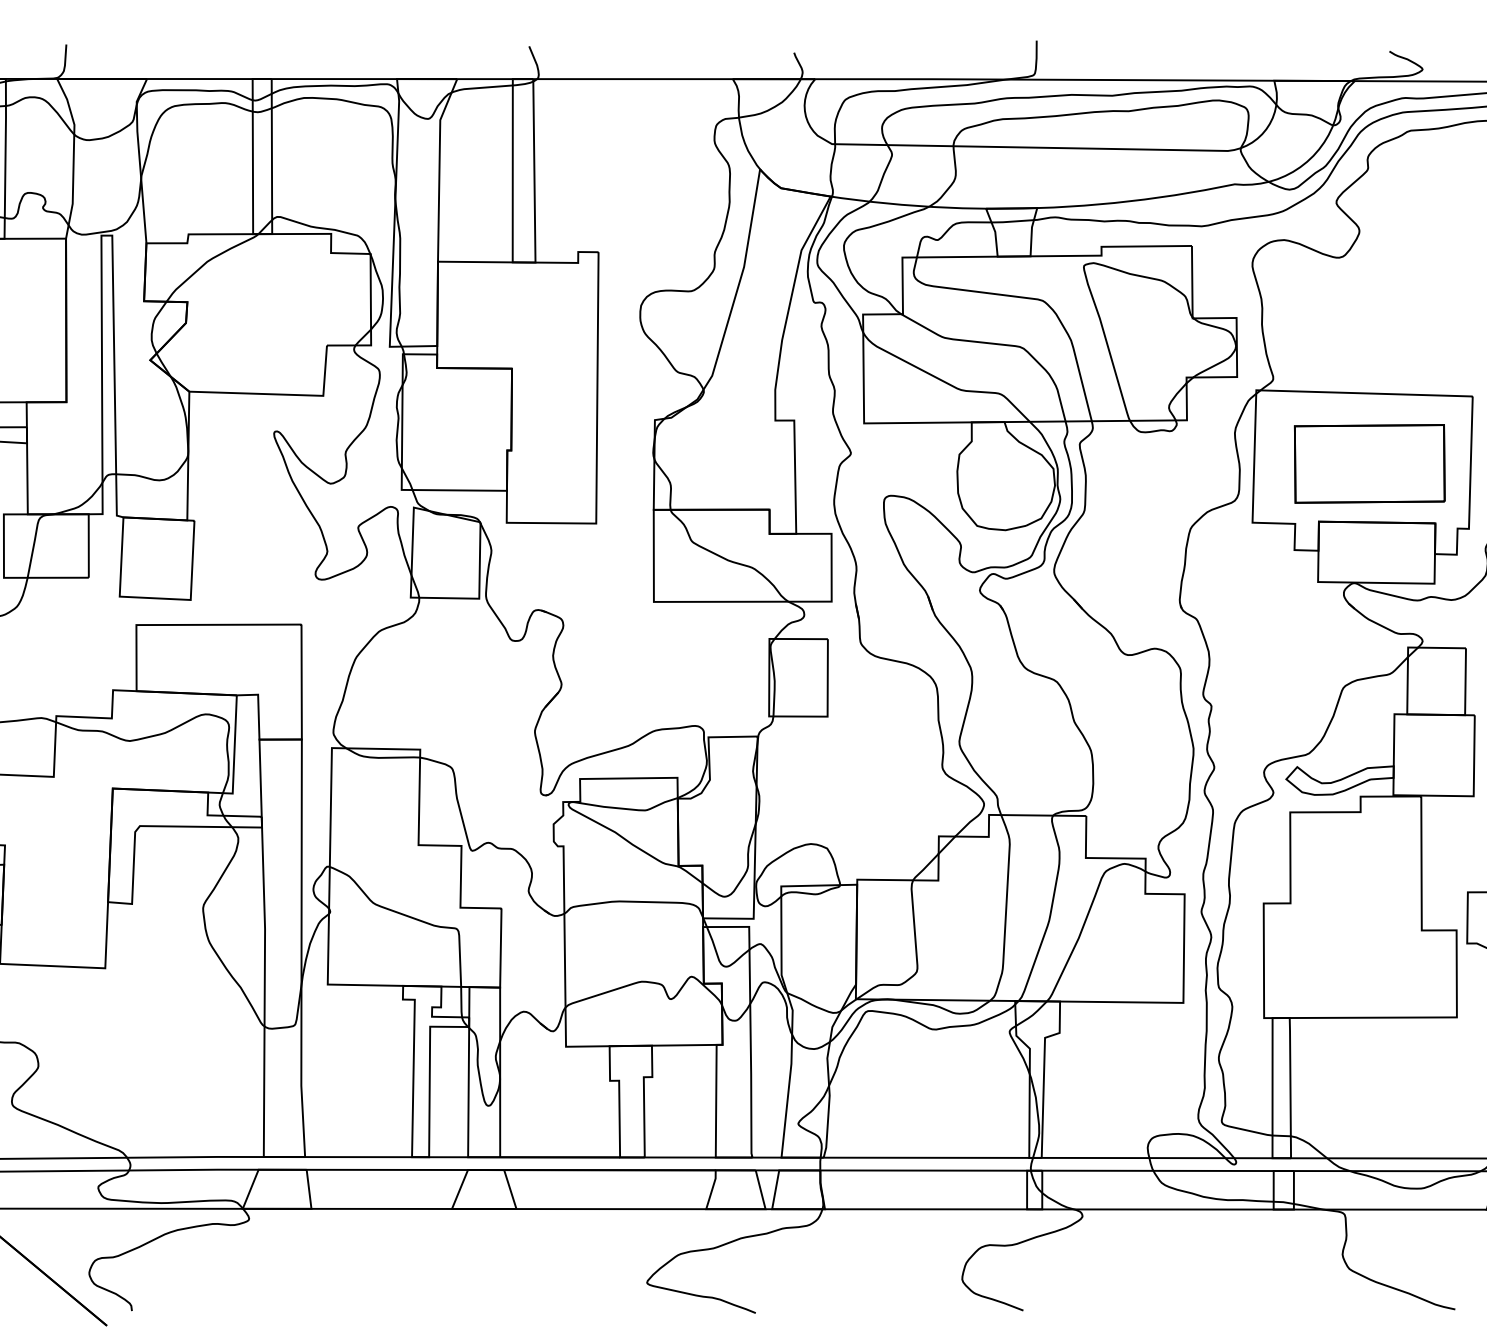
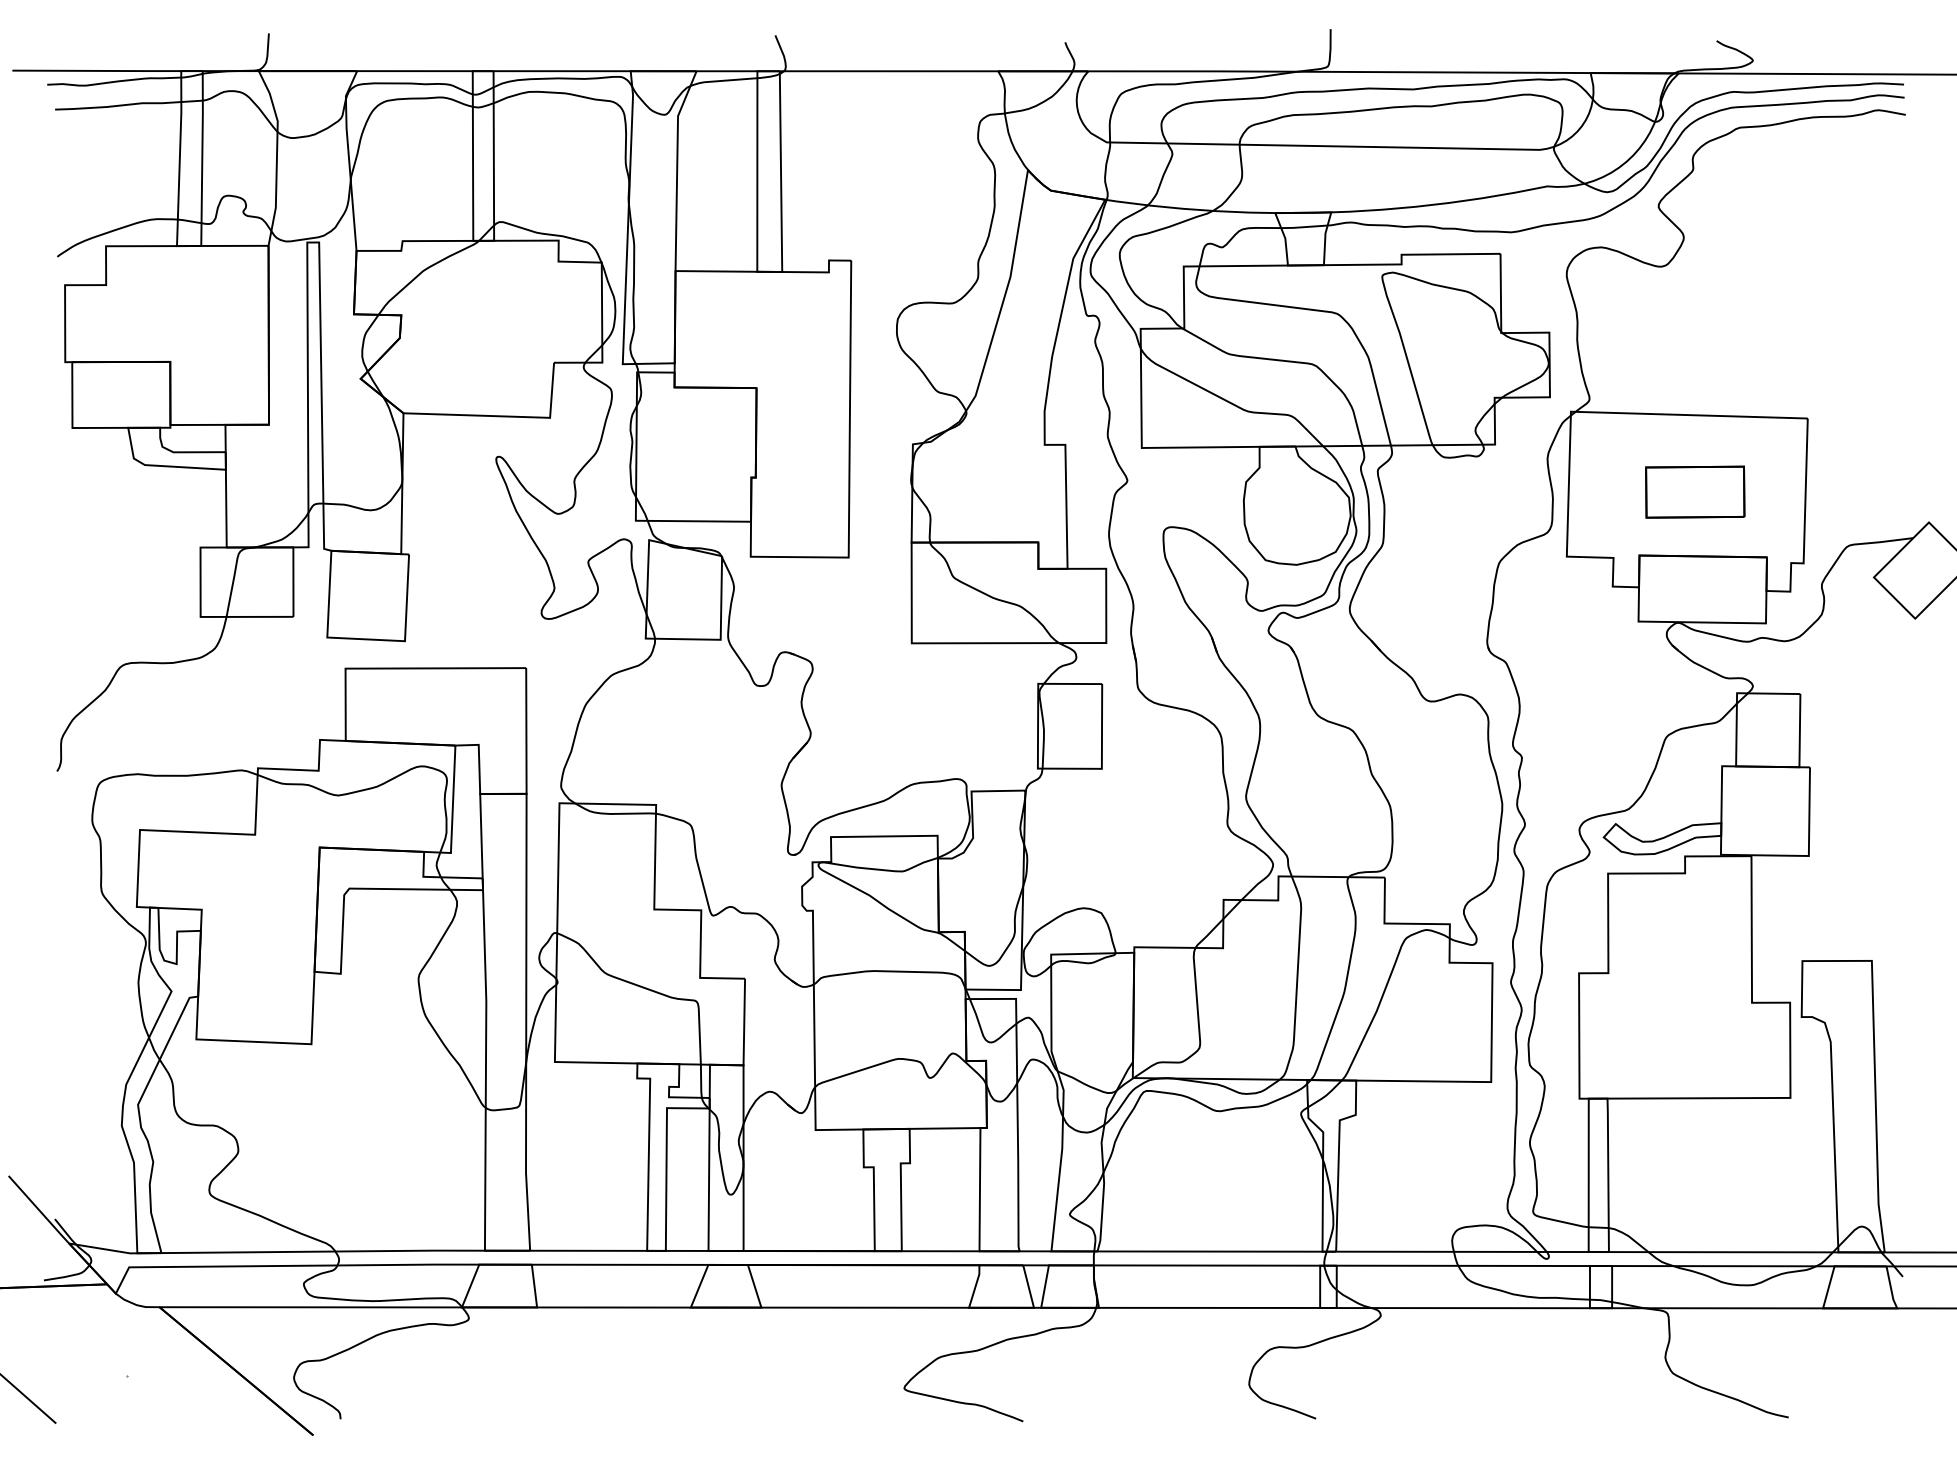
part: (1370, 463) -> (1695, 491), size x0.6

